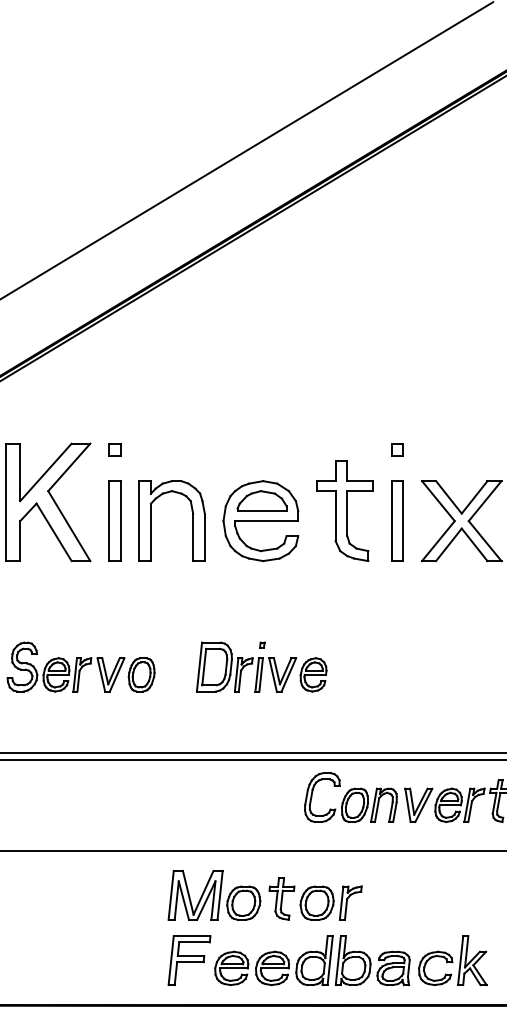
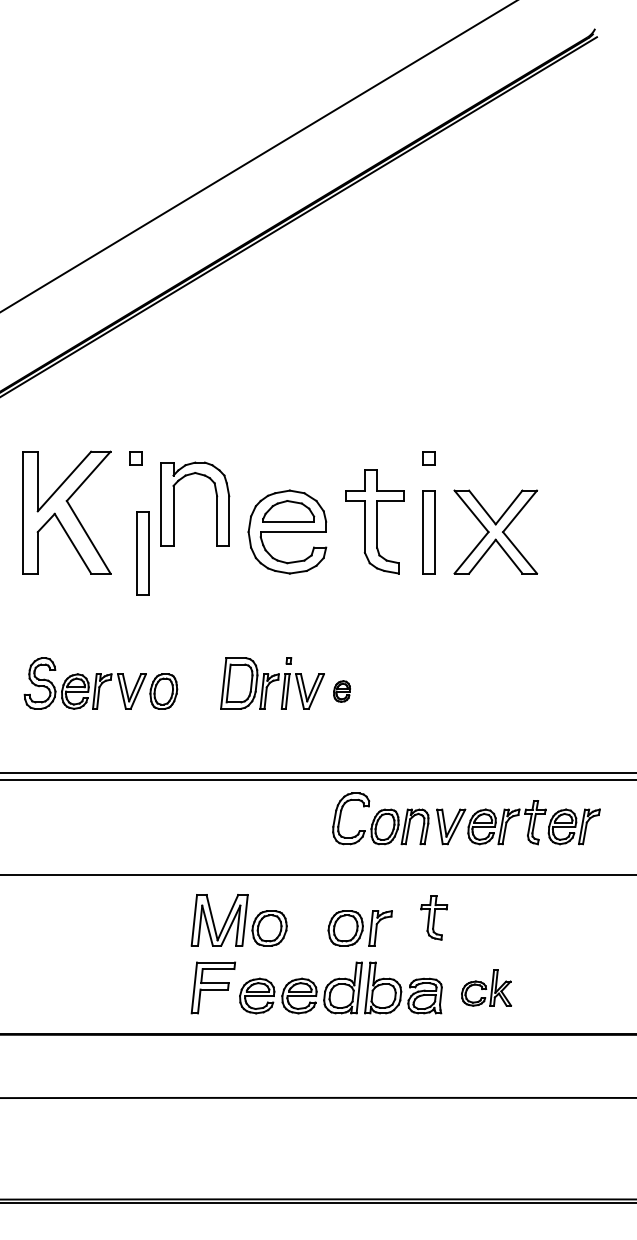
part: (152, 520) -> (174, 503), moved
part: (114, 521) -> (142, 553), moved
part: (313, 674) -> (341, 691), size x0.6
part: (282, 898) -> (434, 917), moved
part: (452, 960) -> (486, 987), size x0.7

